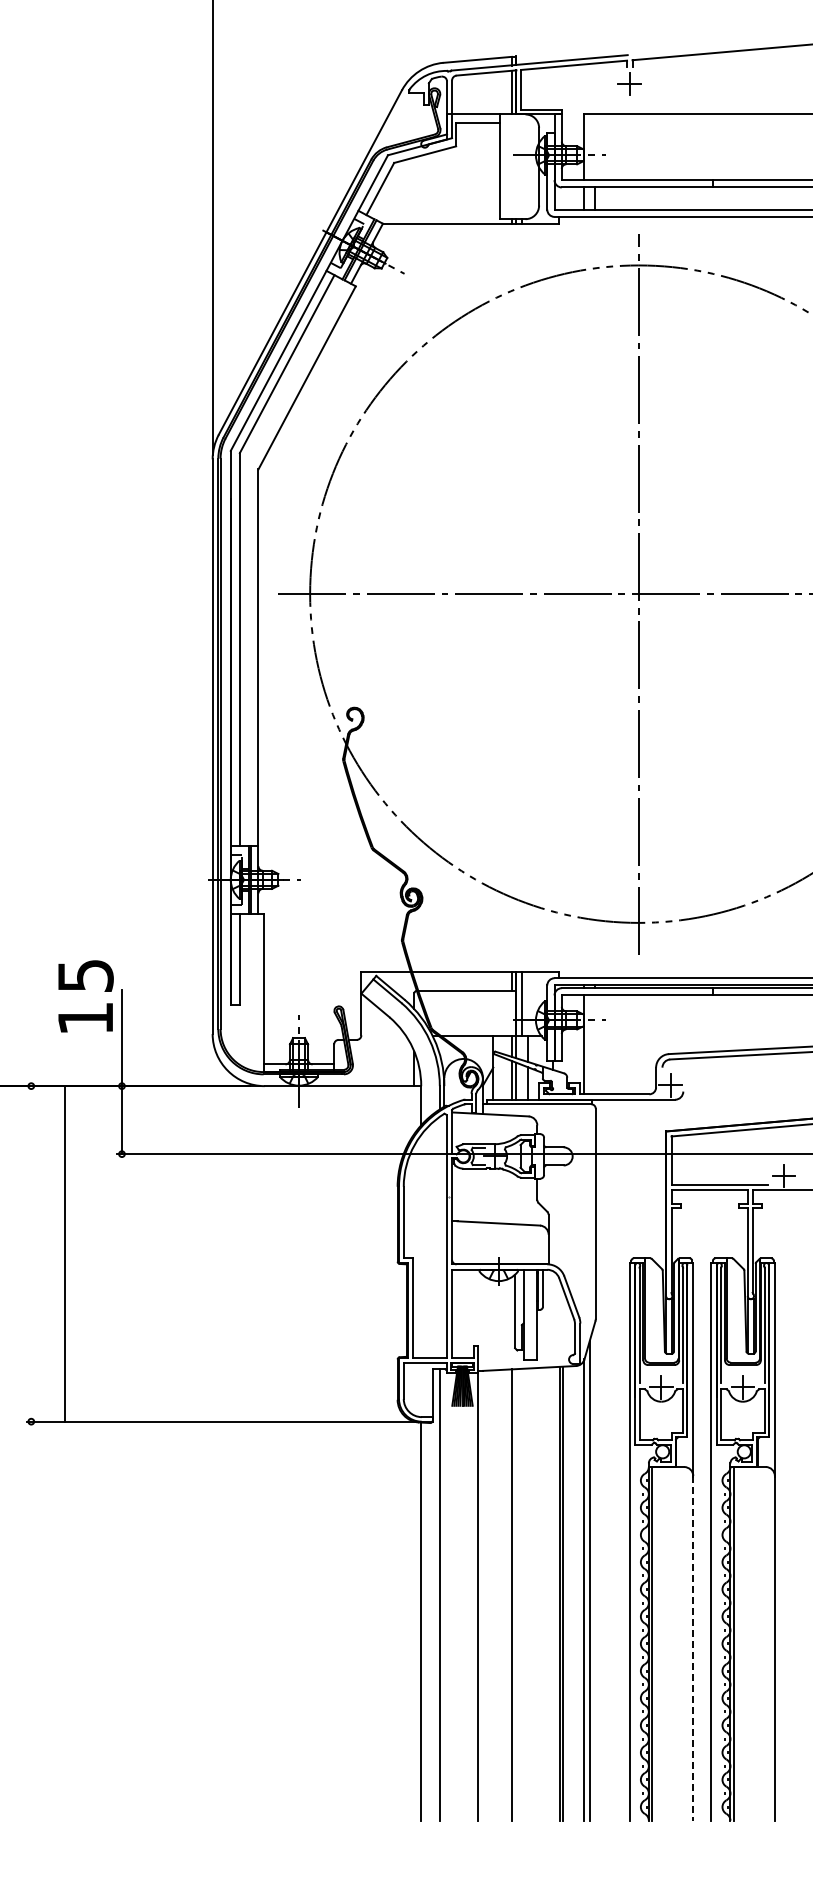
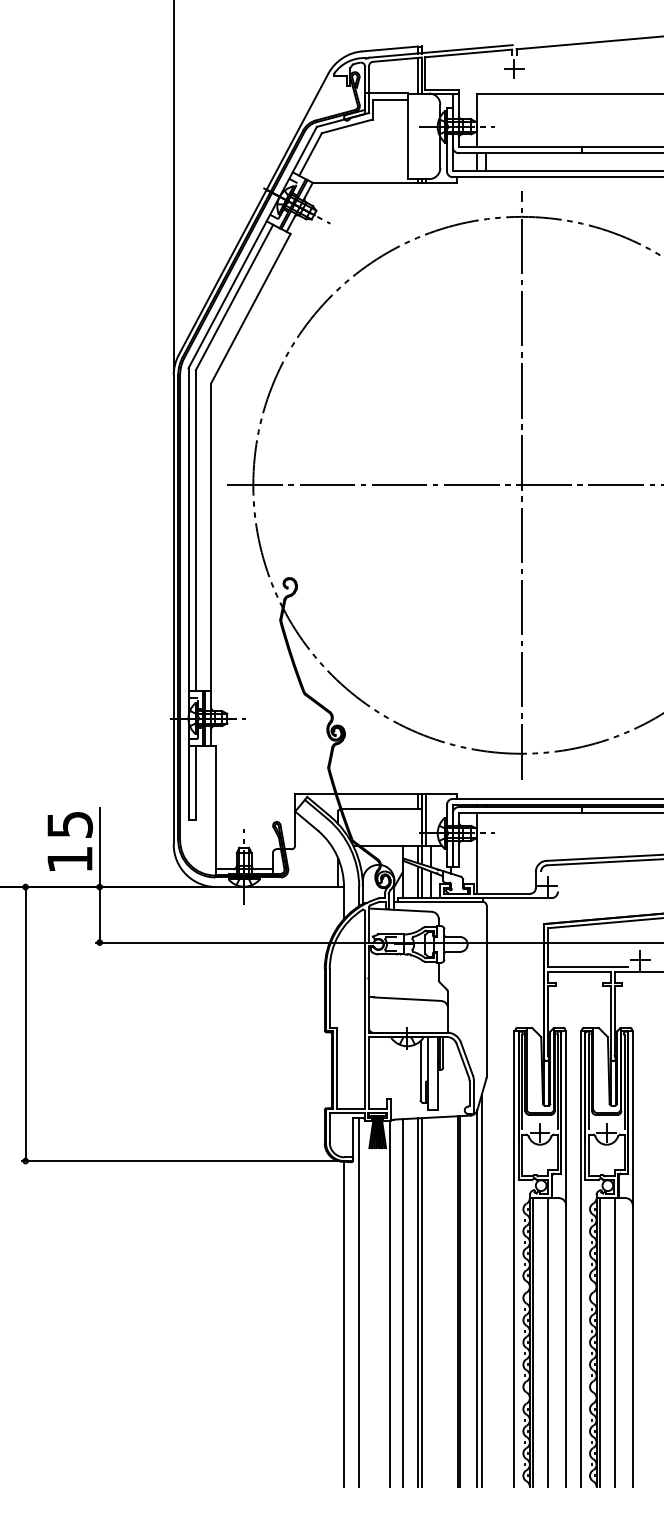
text: (85, 996) -> (69, 841), moved
line: (65, 1253) -> (25, 1023), moved
line: (516, 1594) -> (421, 1302), added
line: (493, 1595) -> (403, 1303), added
line: (671, 1643) -> (548, 1342), added
line: (753, 1643) -> (615, 1342), added
line: (693, 1648) -> (566, 1346), dashed -> solid

